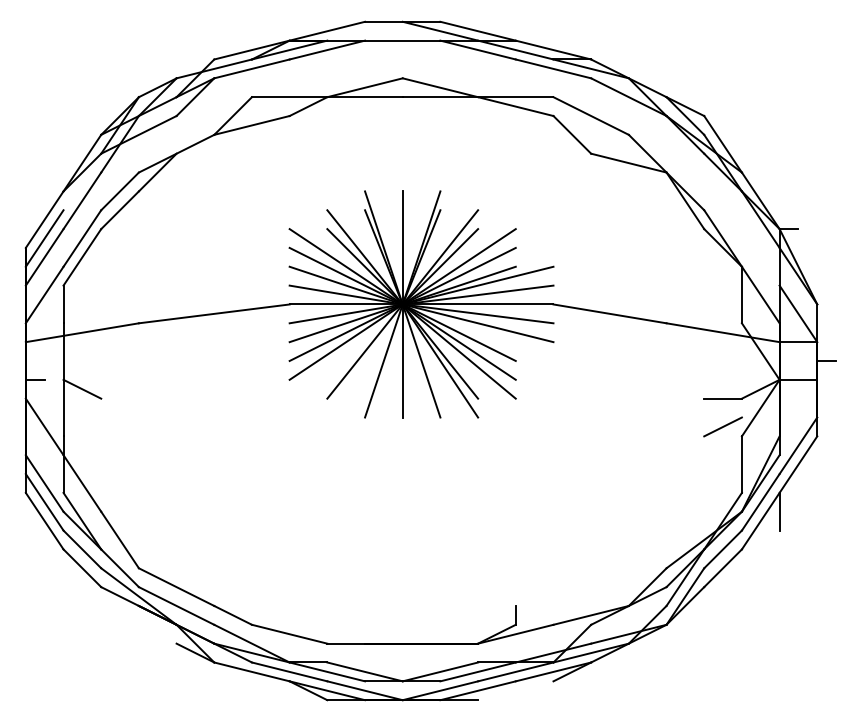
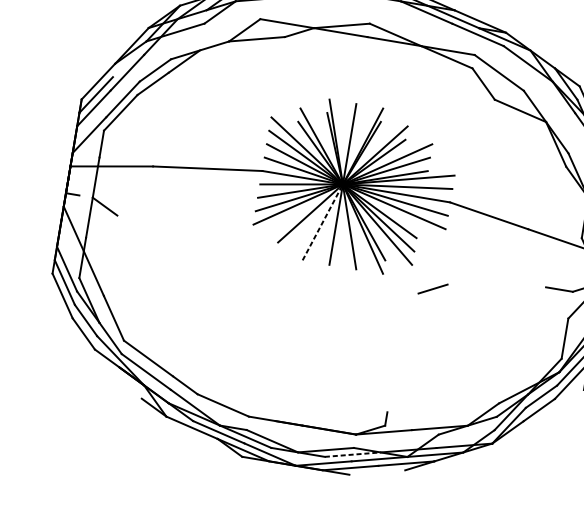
line: (383, 361) -> (322, 222), solid -> dashed
line: (722, 426) -> (432, 288), moved
line: (478, 671) -> (353, 454), solid -> dashed

